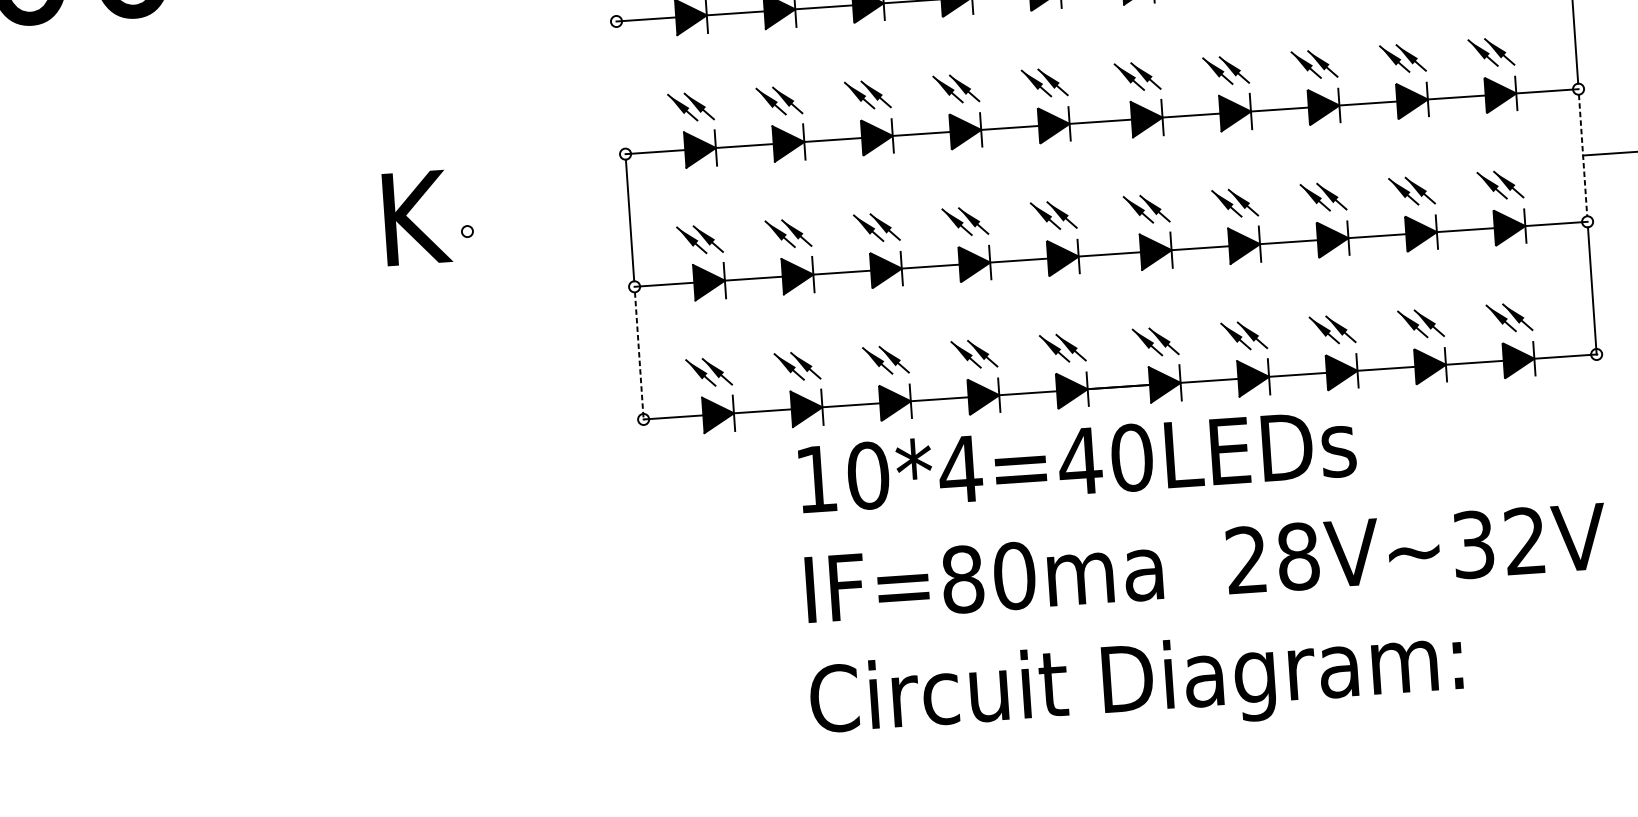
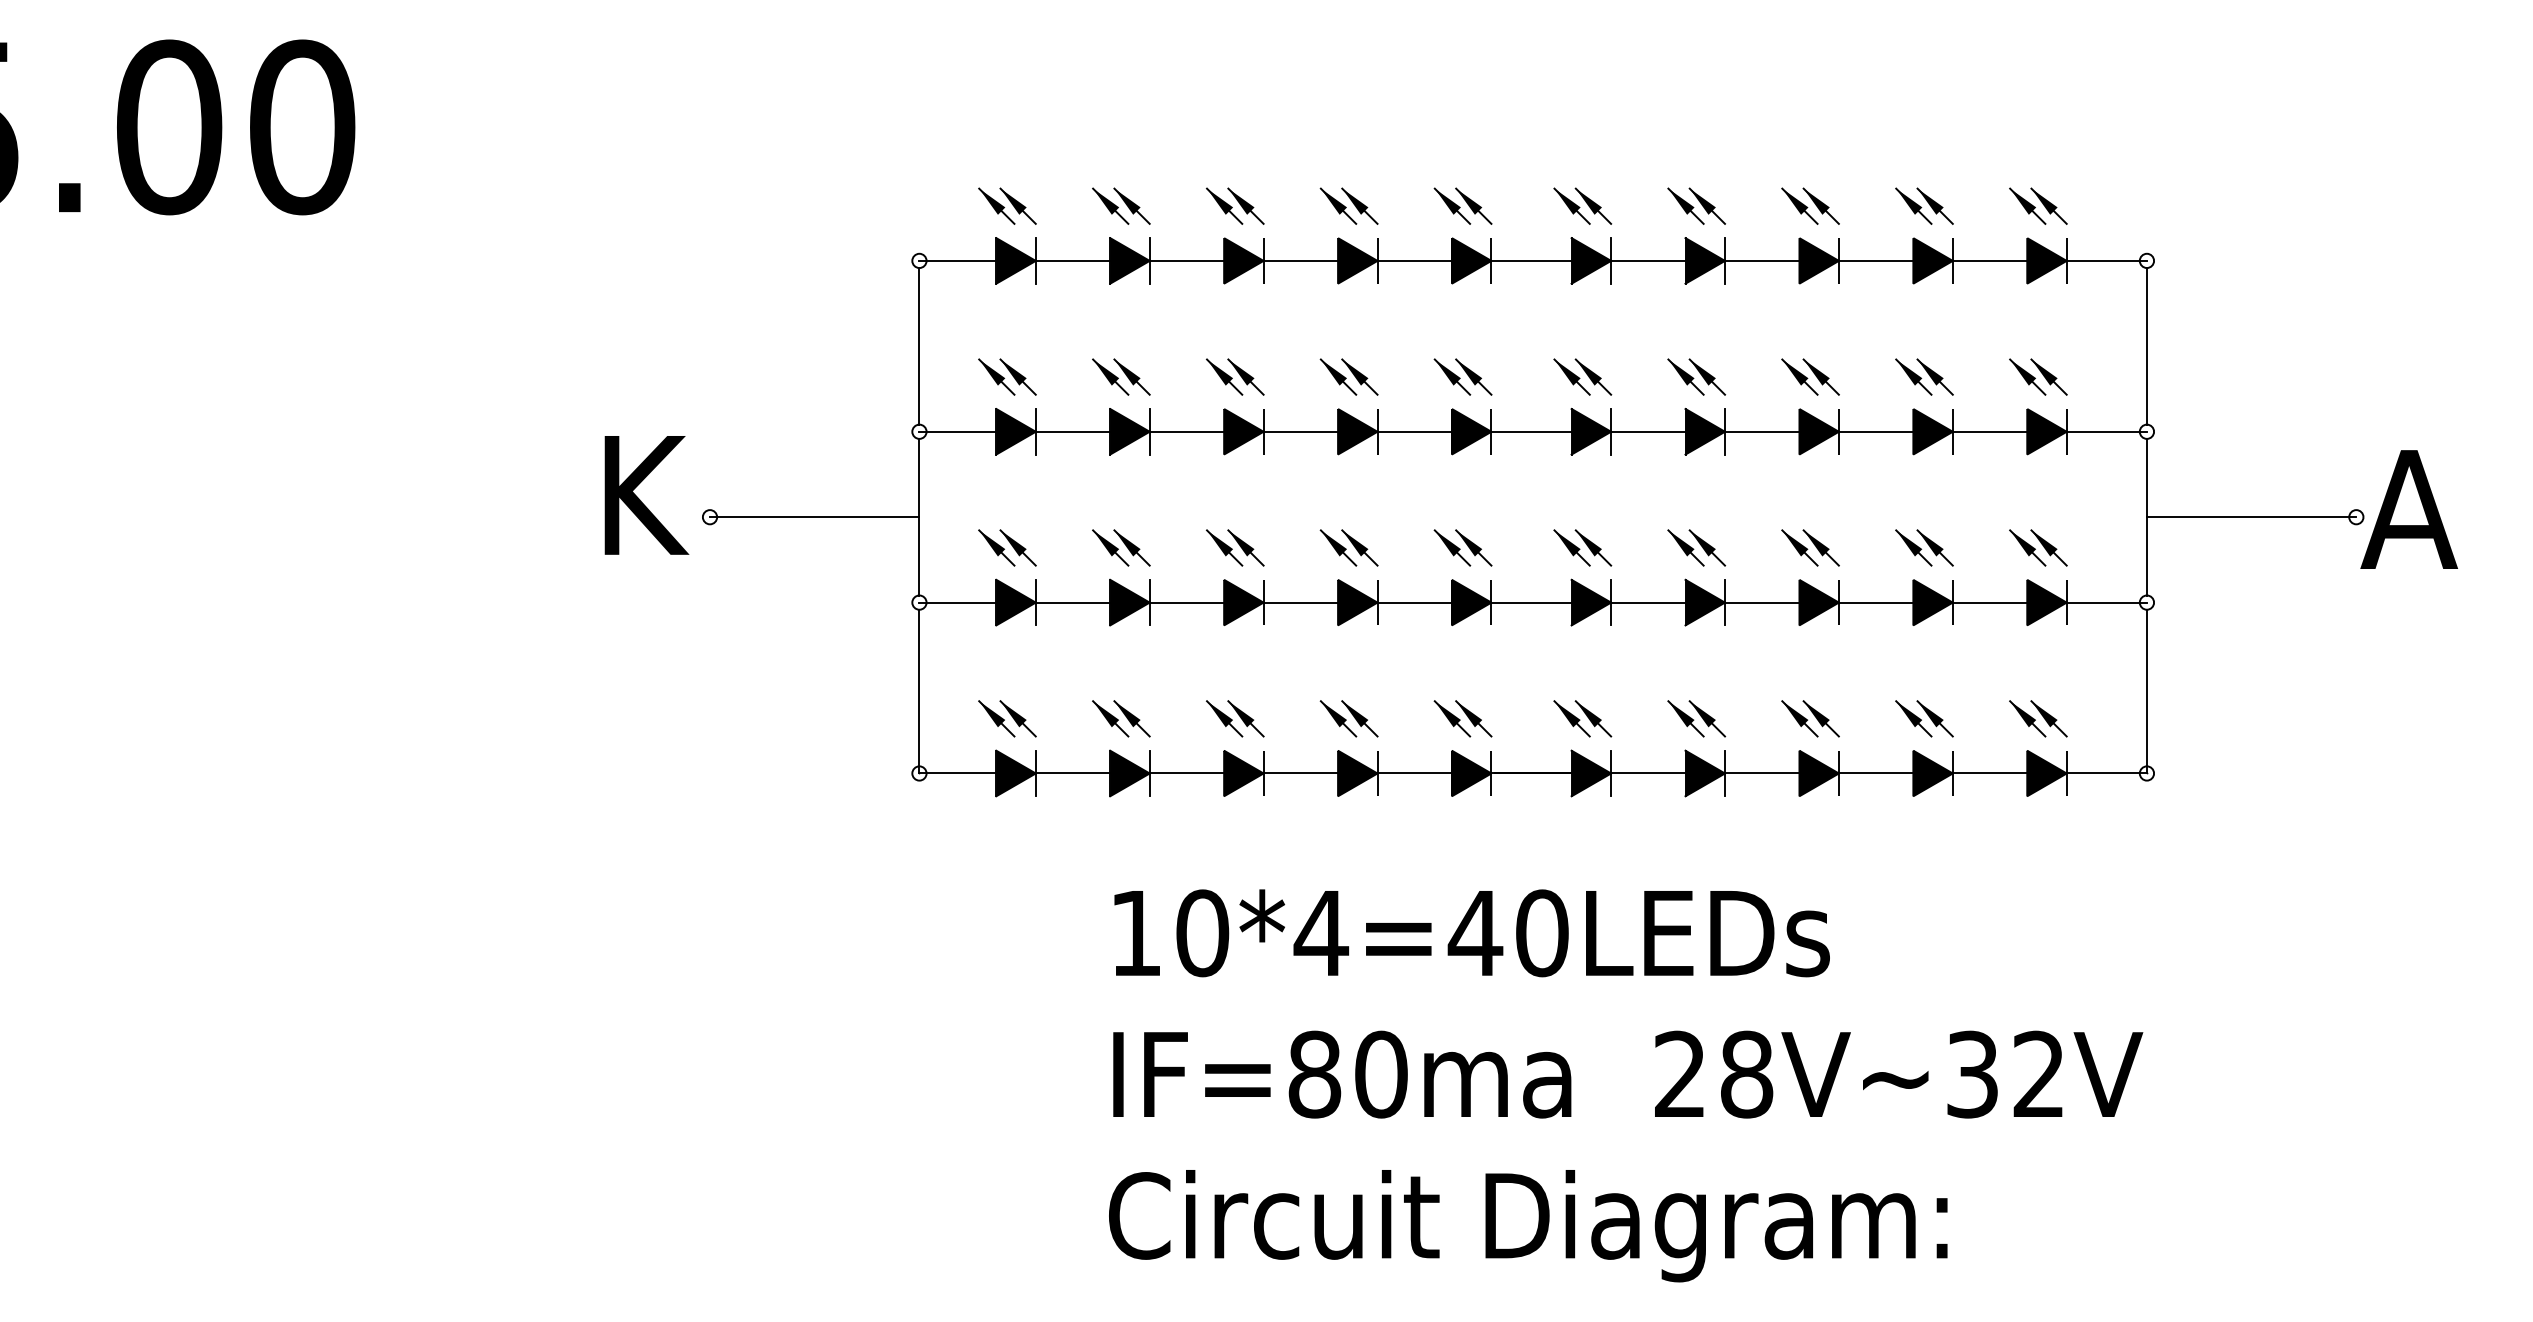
line: (621, 87) -> (919, 346), added
line: (1582, 155) -> (2146, 517), dashed -> solid
line: (548, 226) -> (814, 517), added
line: (639, 355) -> (919, 691), dashed -> solid
text: (1205, 571) -> (1626, 1085), moved

